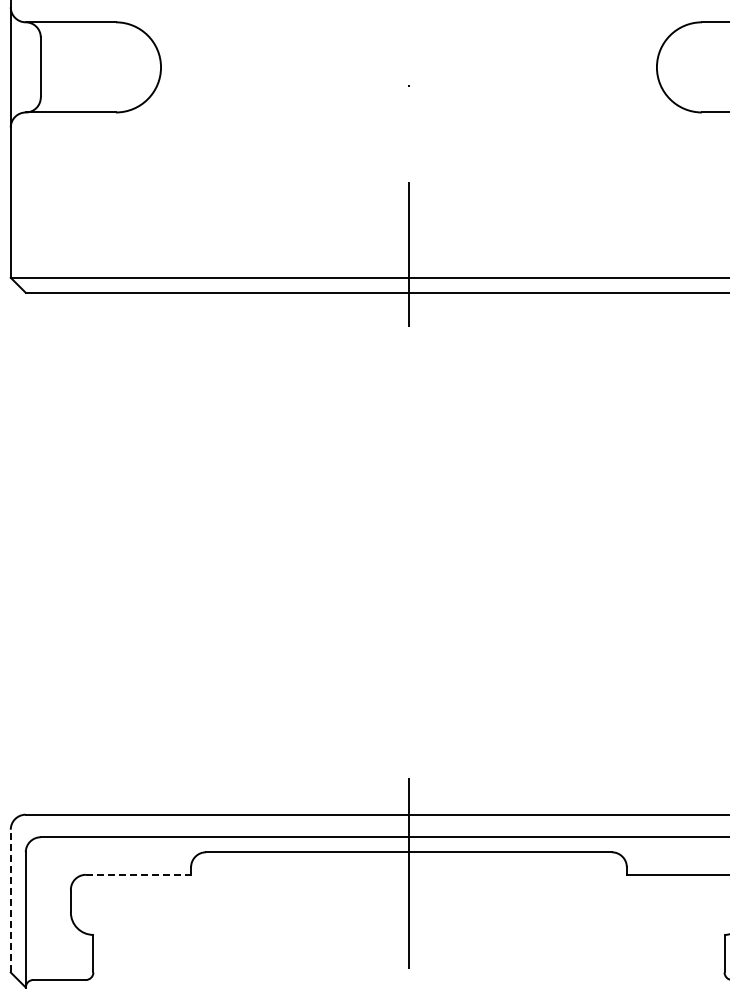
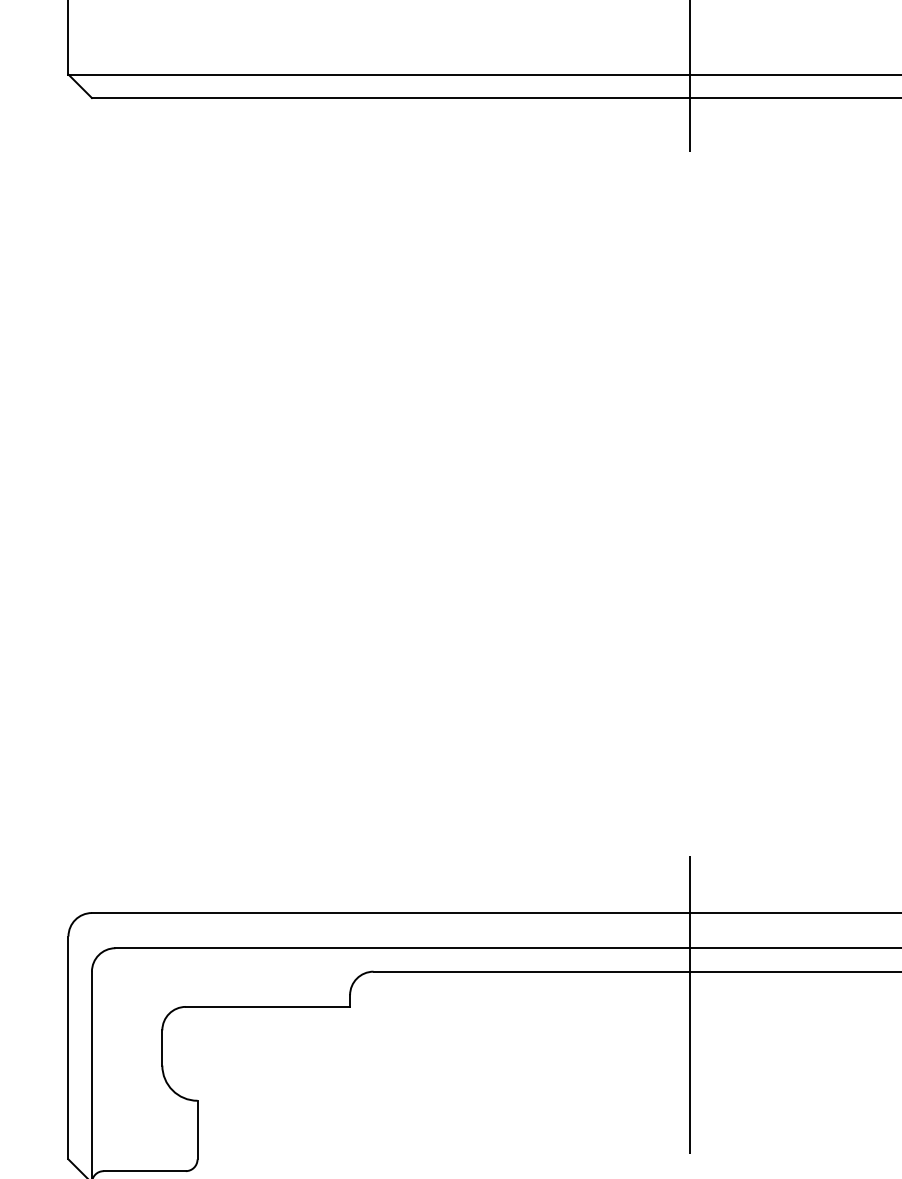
line: (138, 874) -> (267, 1006), dashed -> solid
line: (10, 900) -> (68, 1047), dashed -> solid

